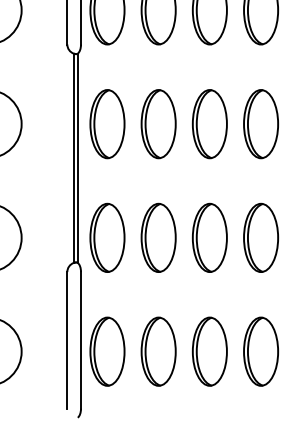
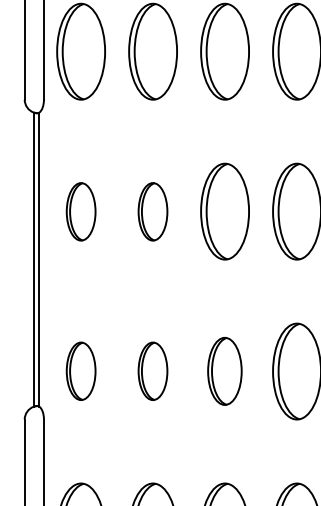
part: (107, 124) -> (81, 212), size x0.6
part: (158, 124) -> (152, 212), size x0.6
part: (107, 237) -> (81, 370), size x0.6
part: (158, 237) -> (152, 370), size x0.6
part: (209, 237) -> (224, 370), size x0.7

